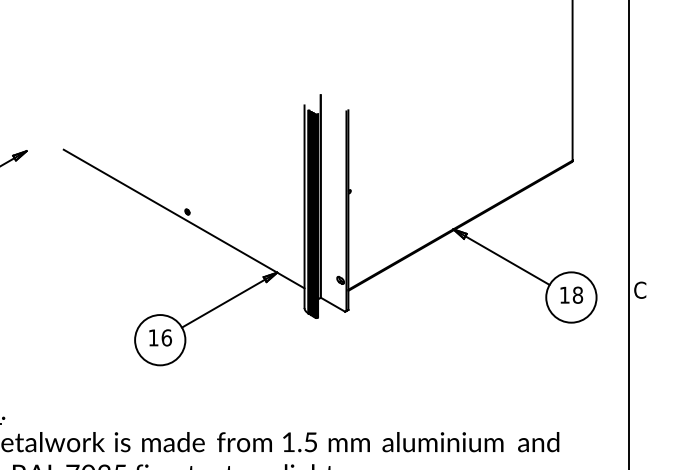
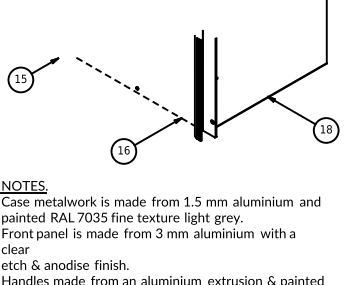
line: (185, 220) -> (136, 92), solid -> dashed

